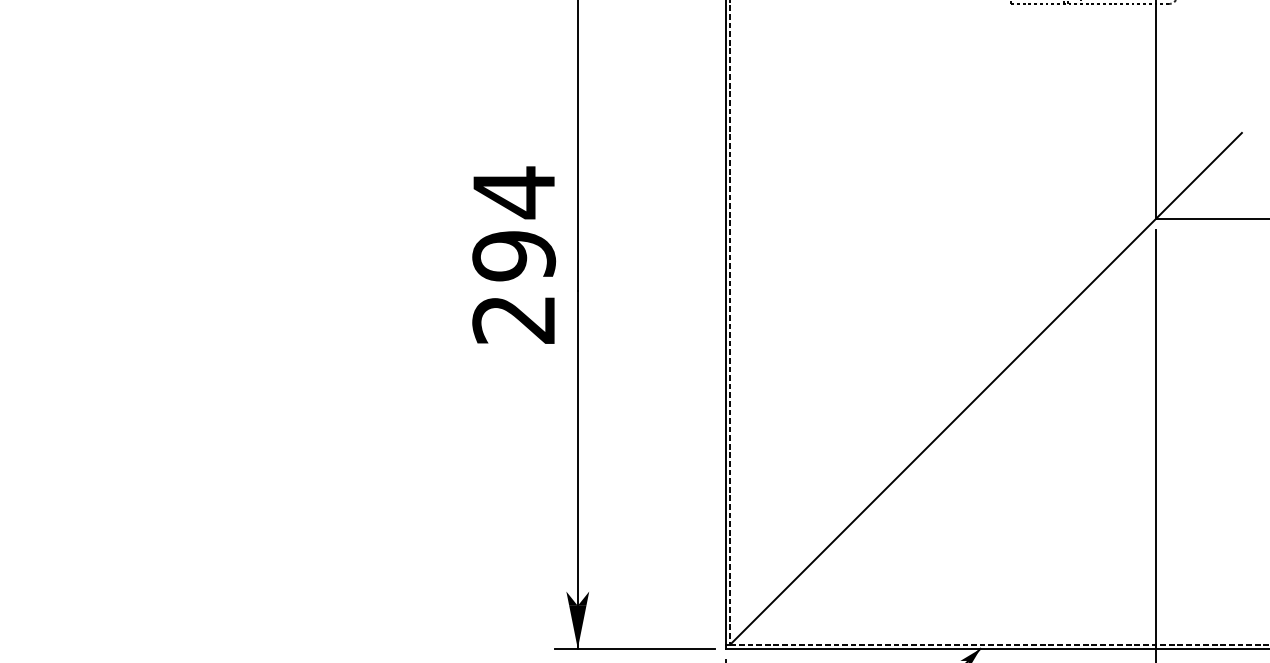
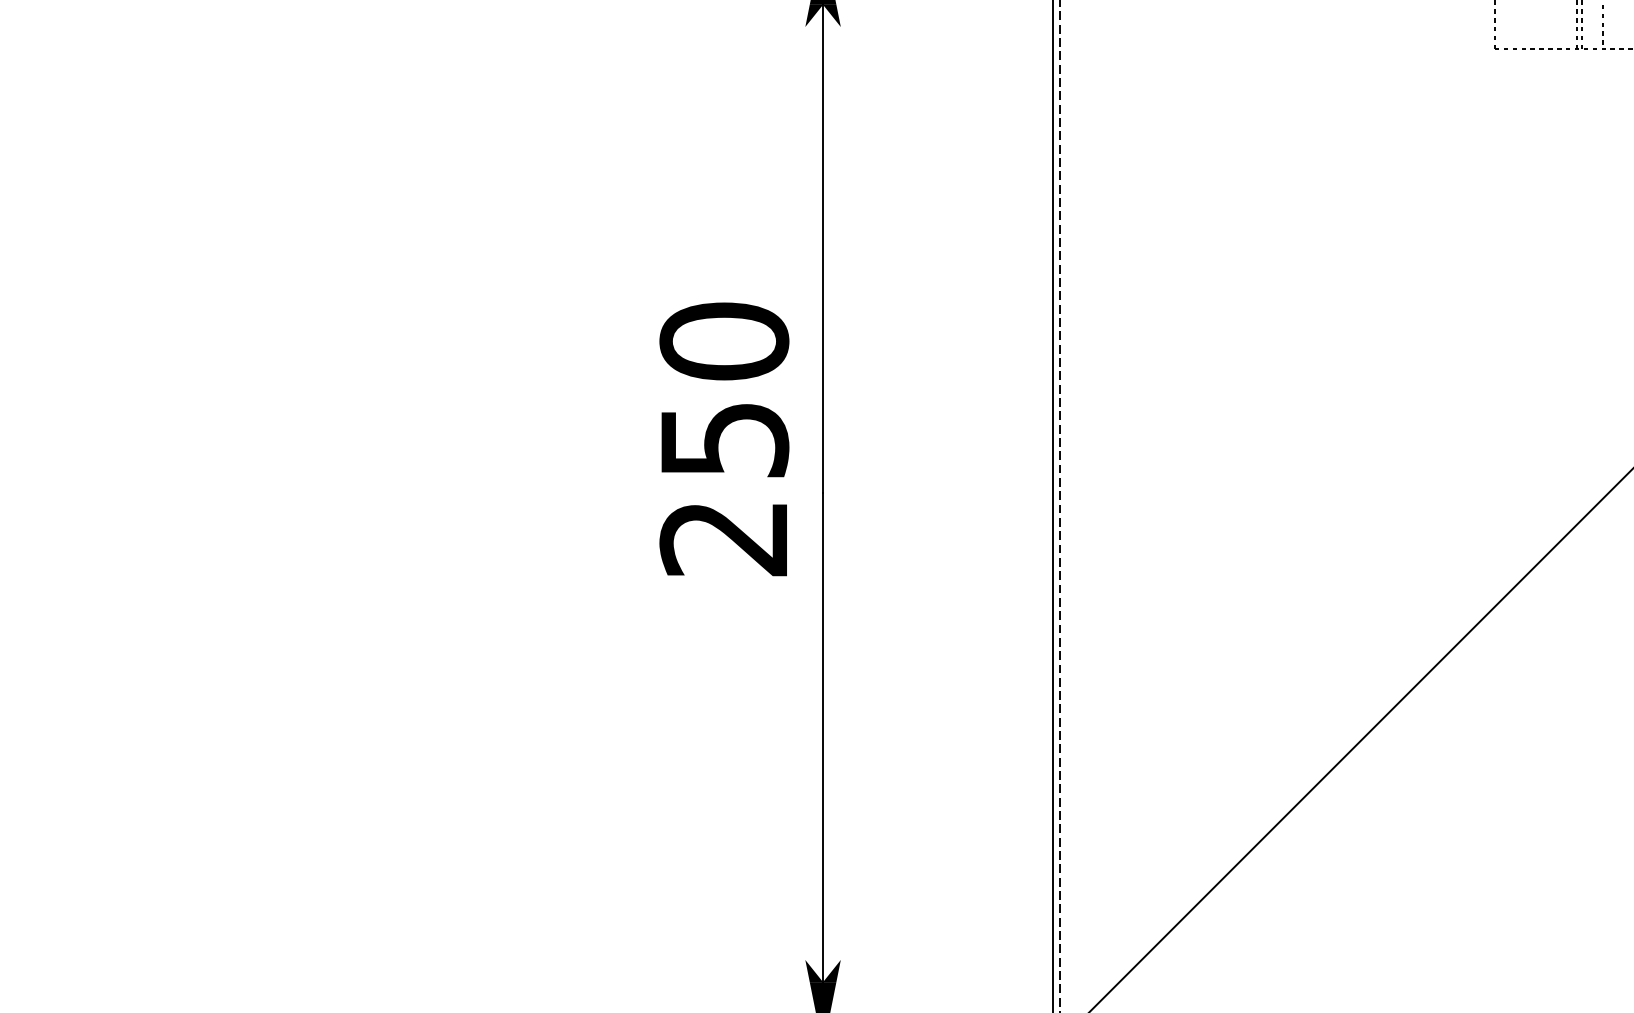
text: (514, 223) -> (724, 389), 294 -> 250

